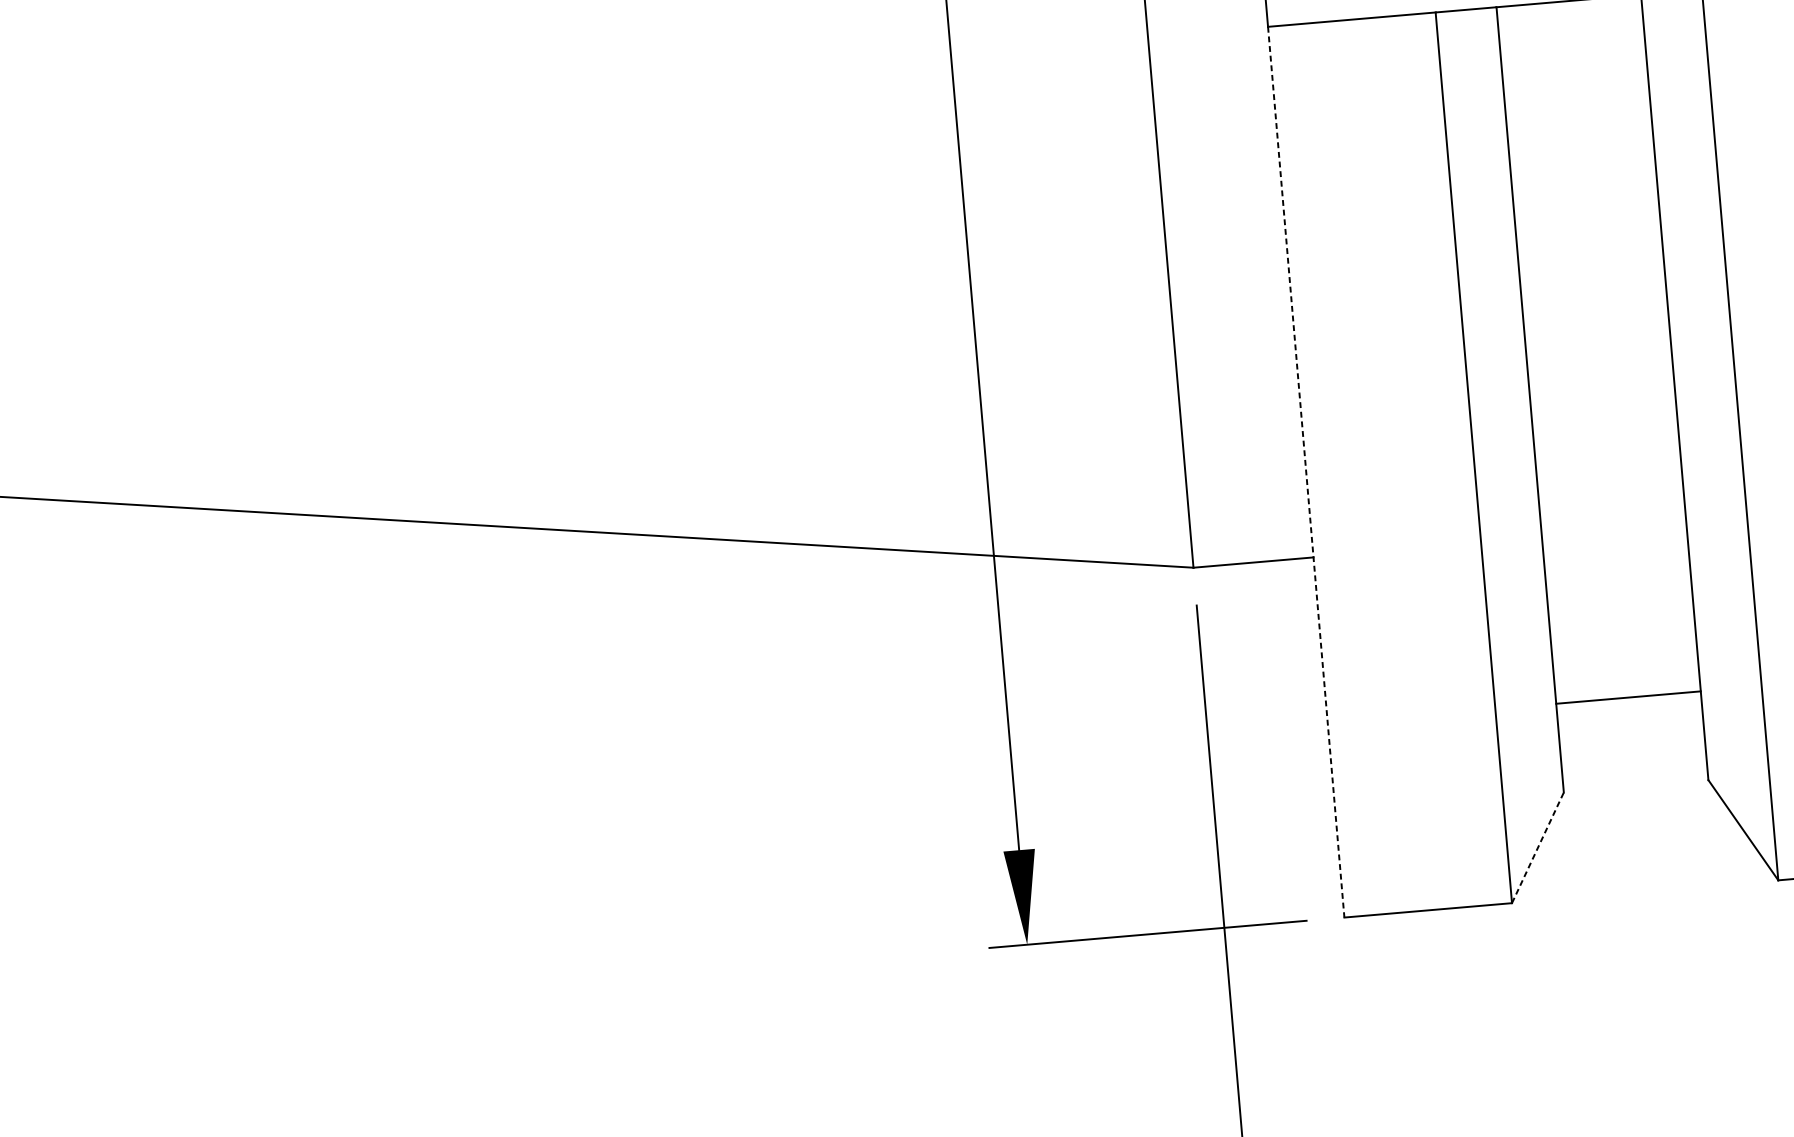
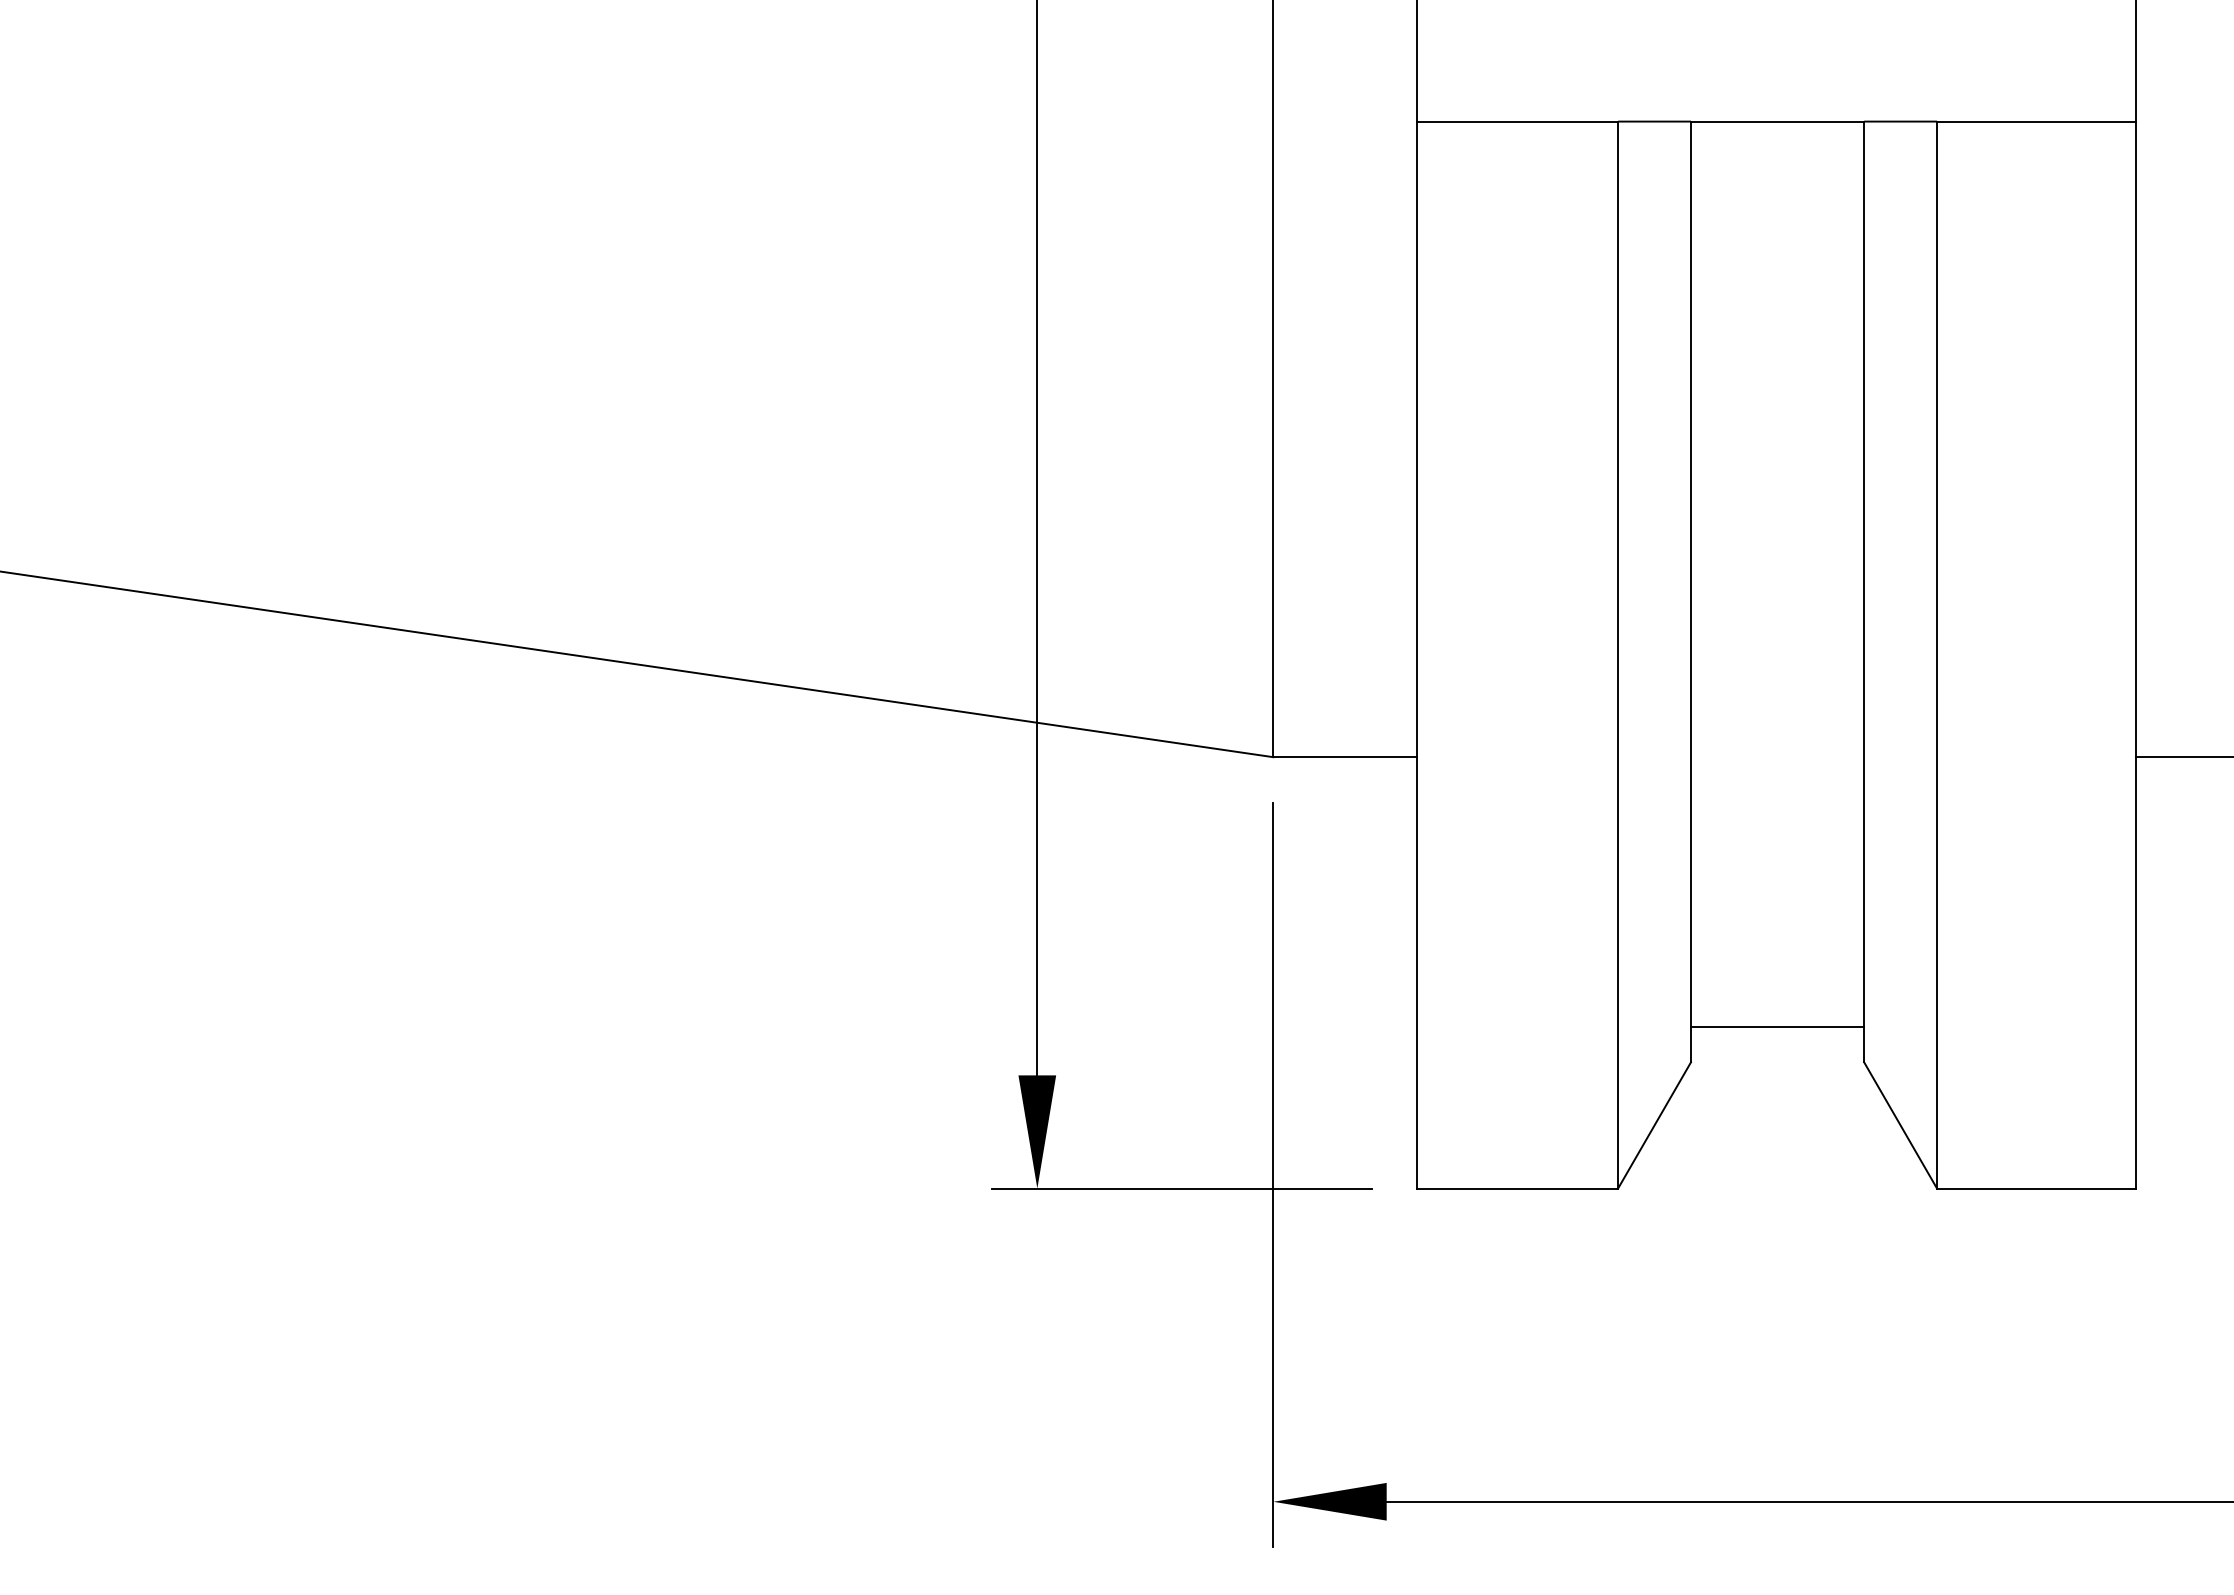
line: (1306, 472) -> (1417, 655), dashed -> solid
line: (1628, 697) -> (1777, 1027), moved
line: (1537, 847) -> (1654, 1125), dashed -> solid

